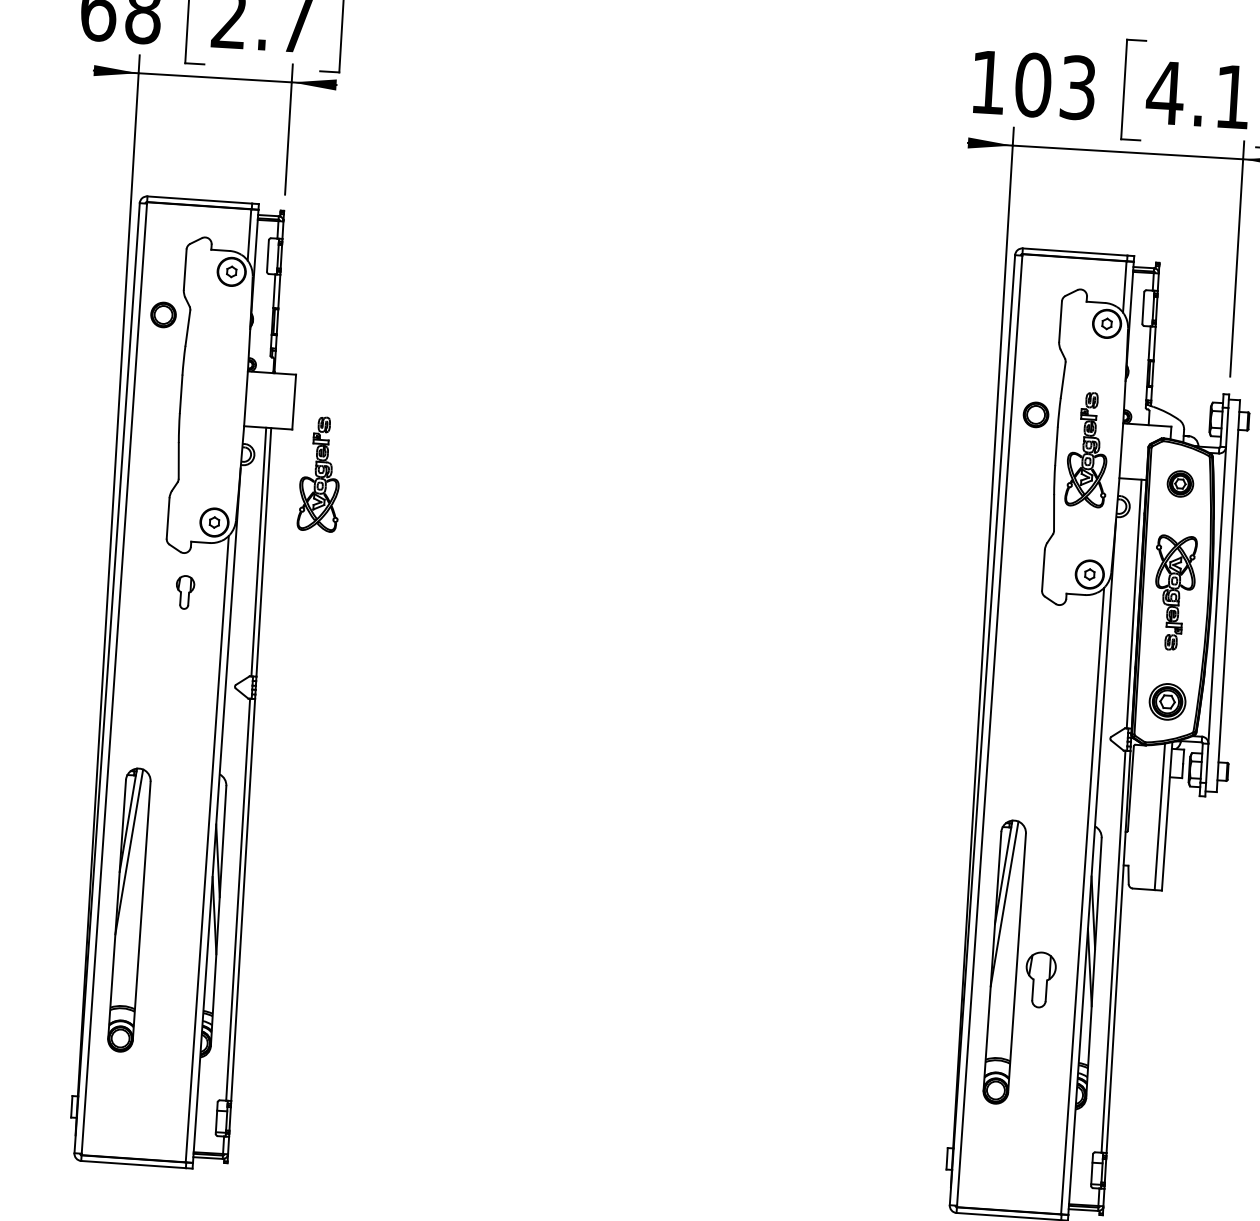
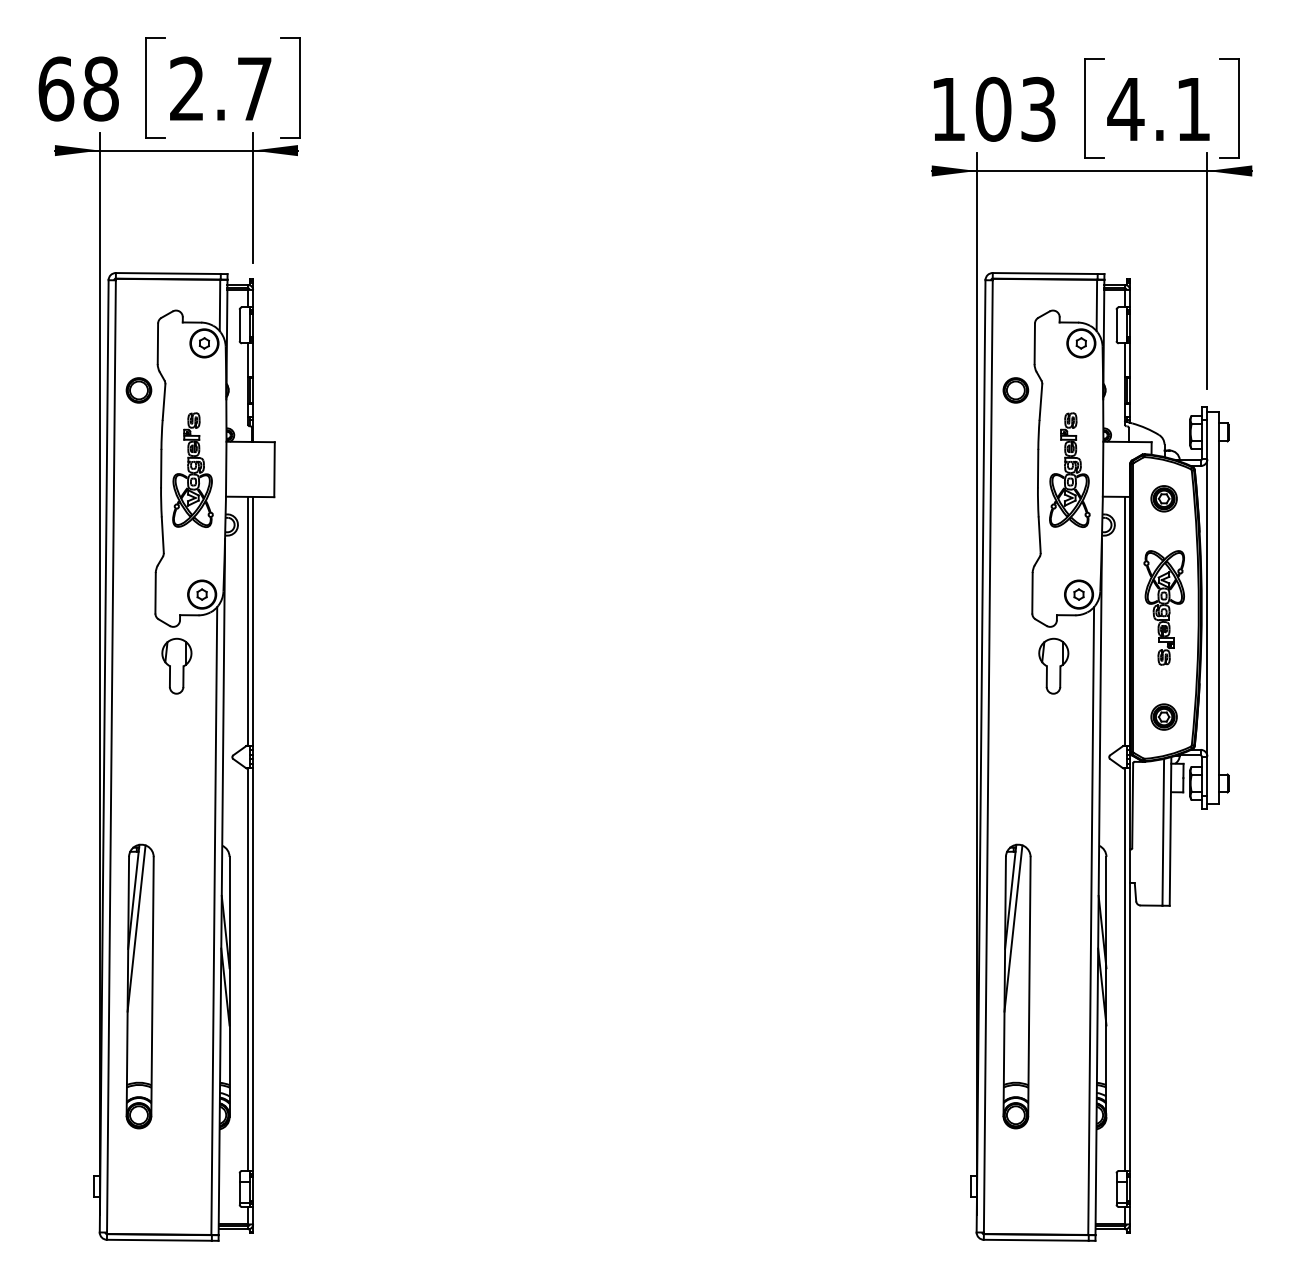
part: (1035, 414) -> (1015, 390), moved
part: (319, 473) -> (192, 469), moved
part: (184, 591) -> (176, 665), size x1.67
part: (1166, 701) -> (1163, 716), size x0.71
part: (1040, 979) -> (1053, 665), moved

